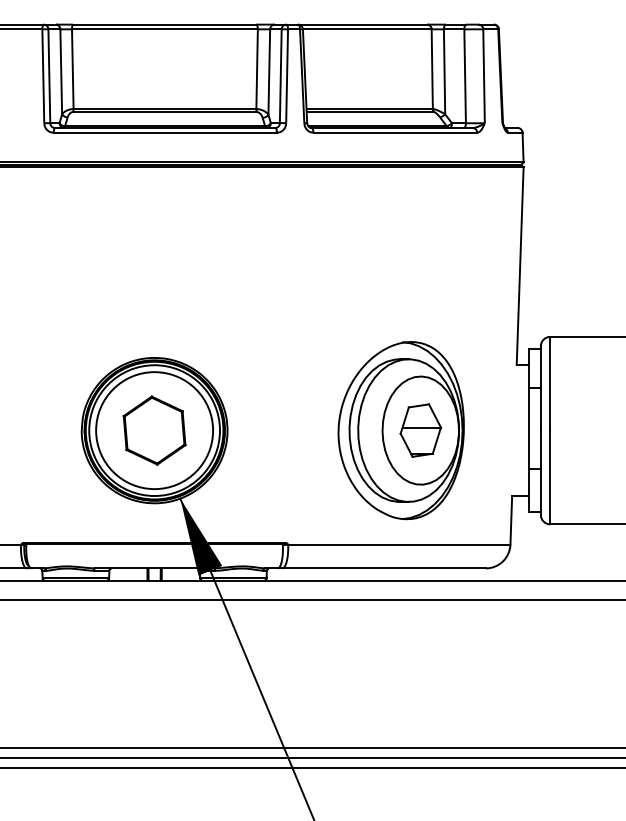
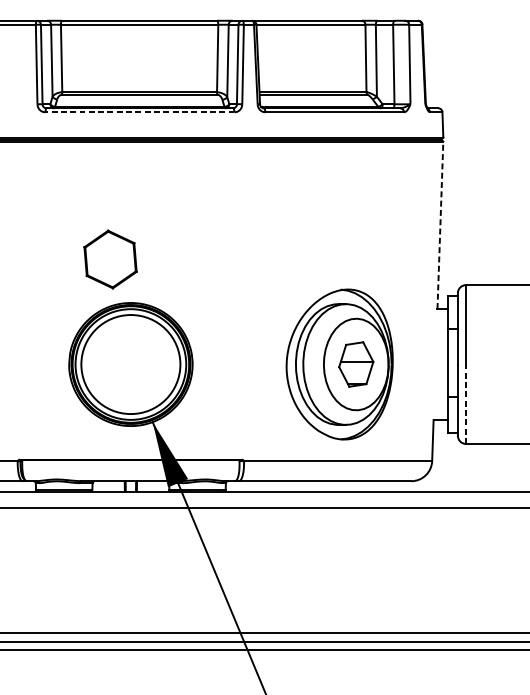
line: (165, 132) -> (140, 112), solid -> dashed
line: (520, 266) -> (440, 225), solid -> dashed
part: (154, 430) -> (110, 259), moved
line: (550, 477) -> (466, 404), solid -> dashed

